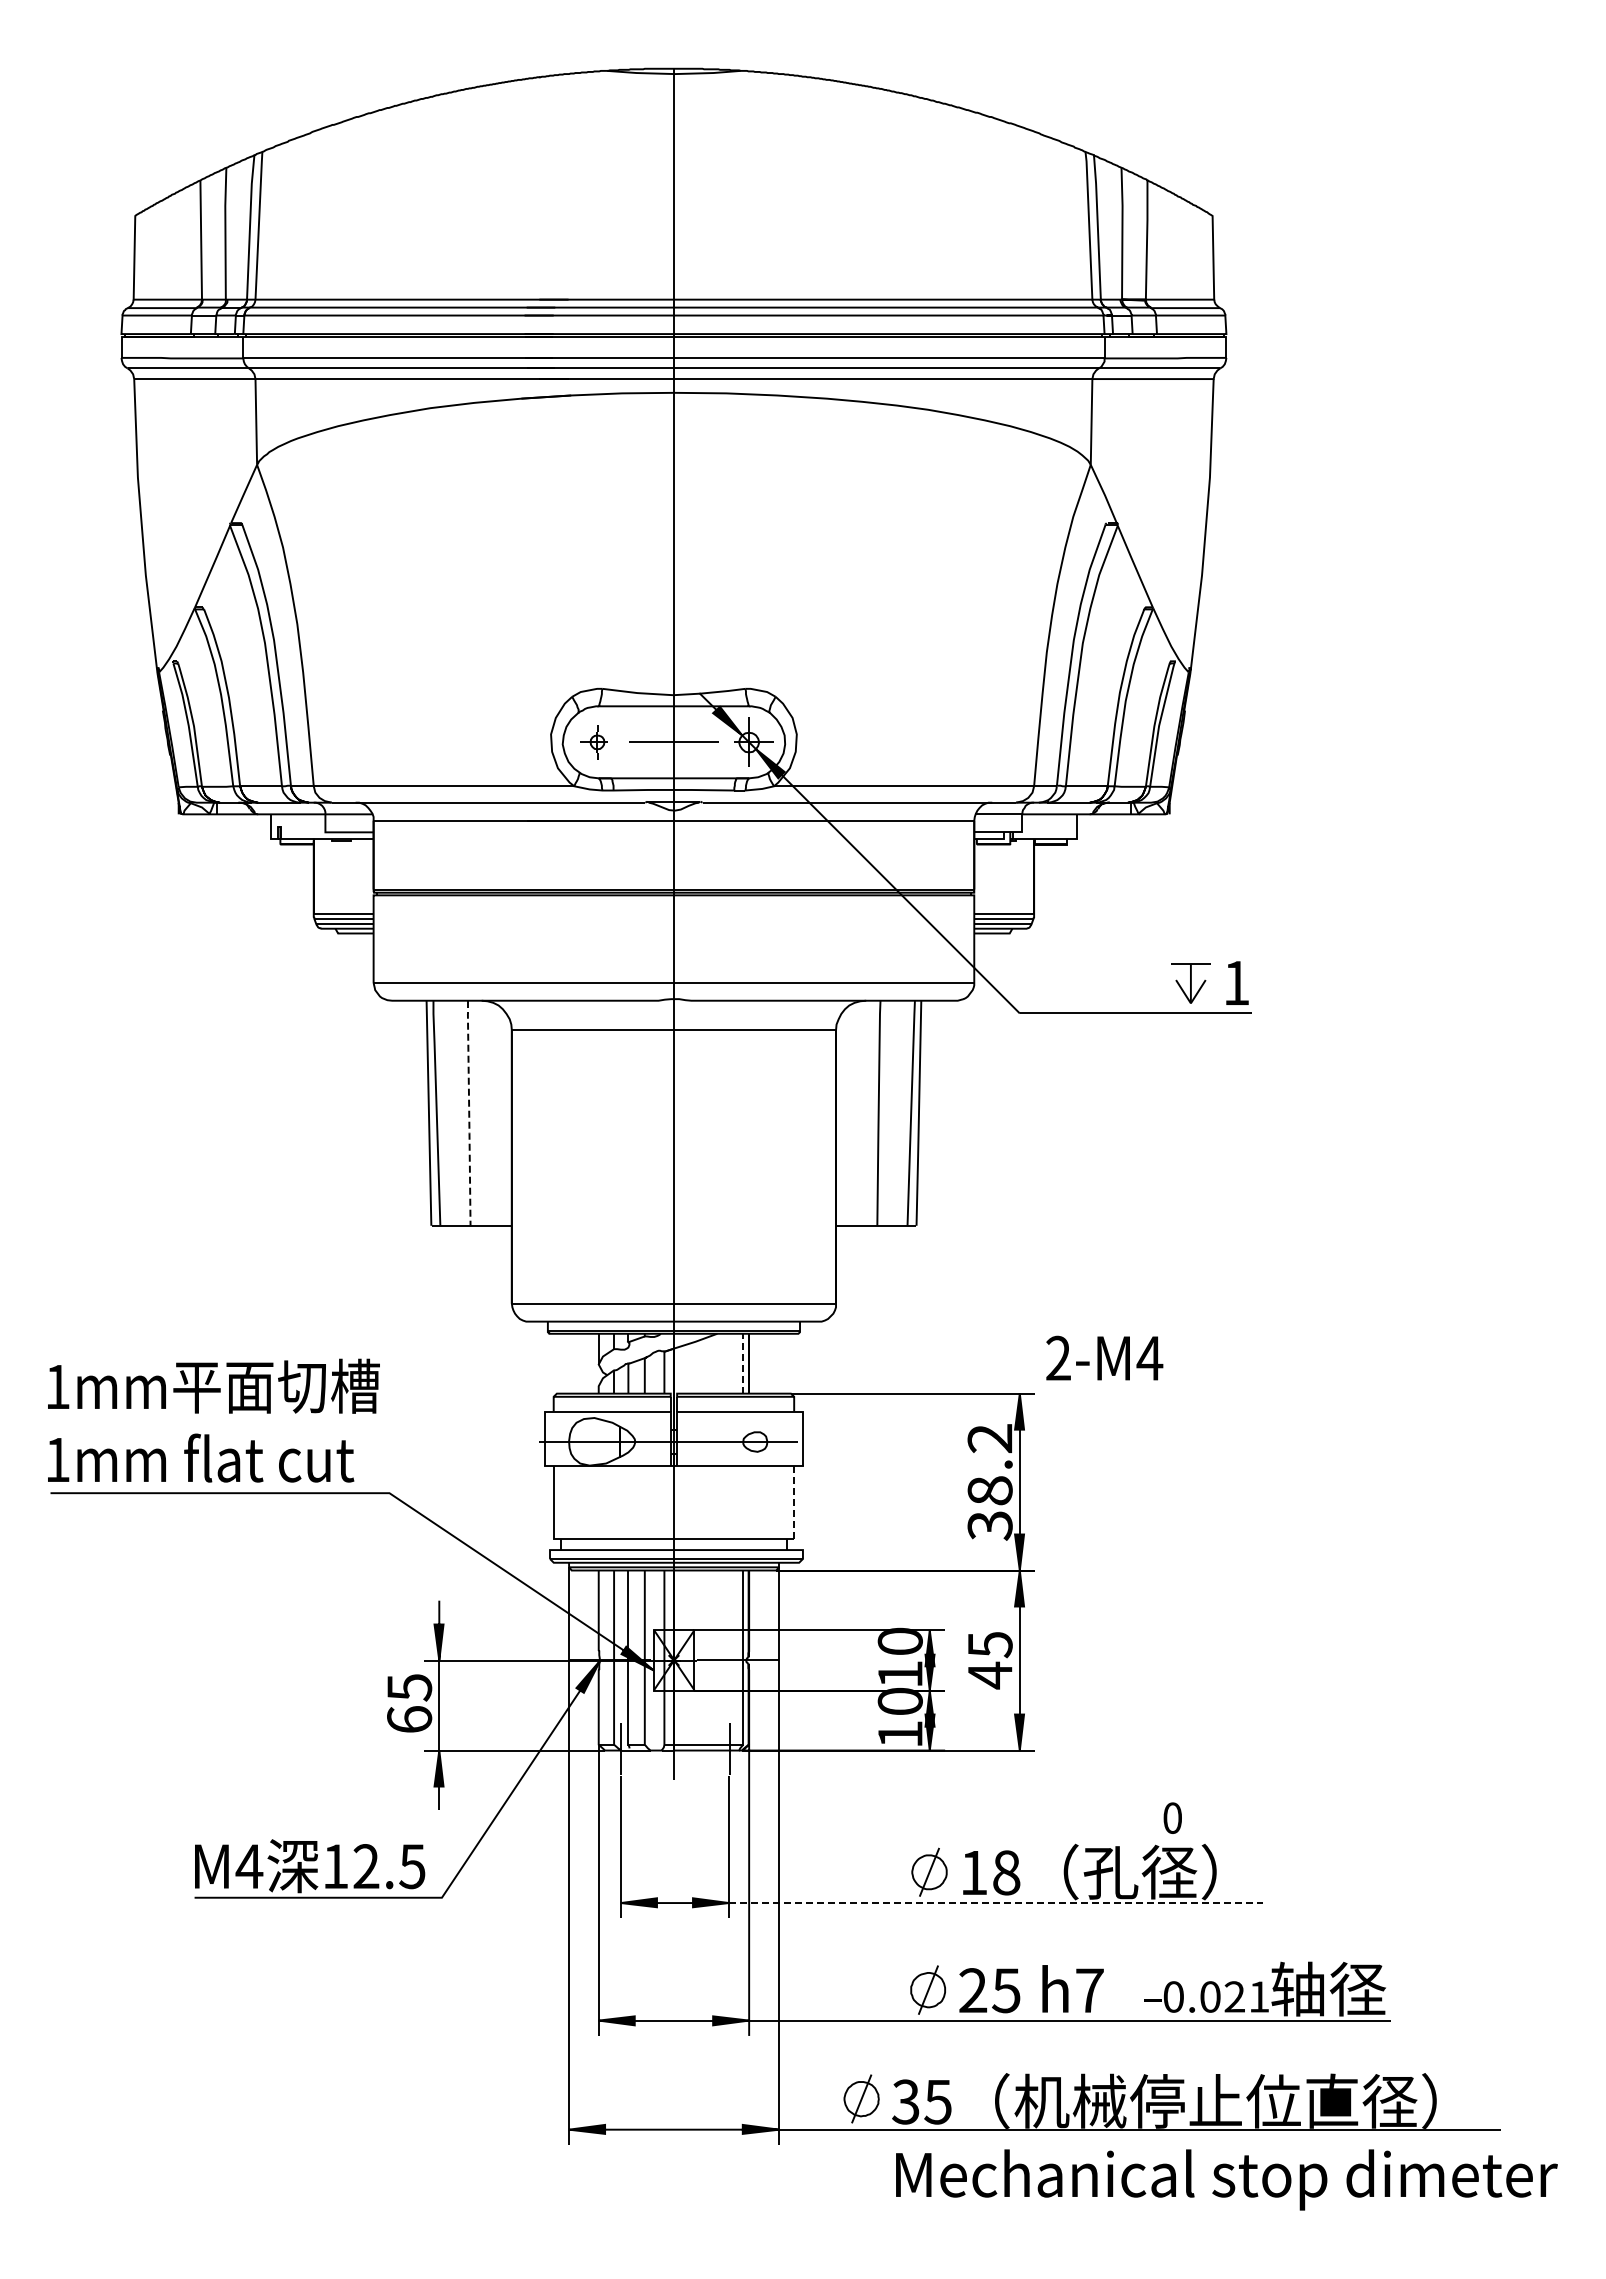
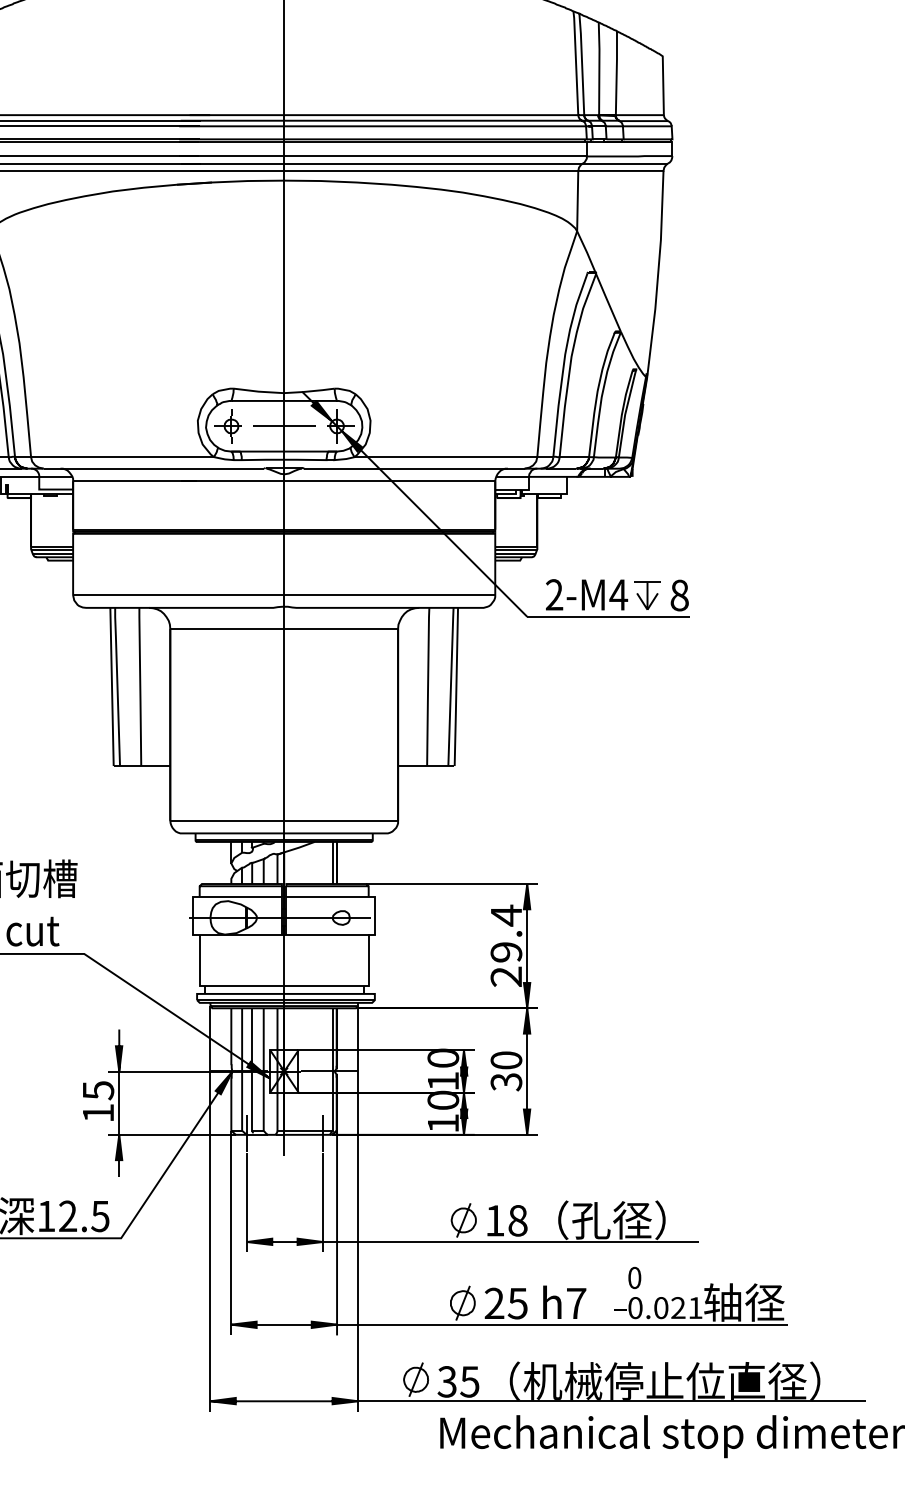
part: (593, 741) -> (227, 425), size x1.43
text: (1236, 982) -> (679, 595), 1 -> 8
line: (469, 1113) -> (140, 687), dashed -> solid
text: (1104, 1357) -> (586, 594), moved
line: (743, 1363) -> (333, 862), dashed -> solid
text: (989, 1481) -> (505, 945), 38.2 -> 29.4
line: (794, 1502) -> (368, 960), dashed -> solid
text: (989, 1660) -> (505, 1071), 45 -> 30
text: (409, 1719) -> (98, 1113), 65 -> 15
text: (1172, 1817) -> (634, 1277), moved
line: (996, 1903) -> (510, 1242), dashed -> solid

